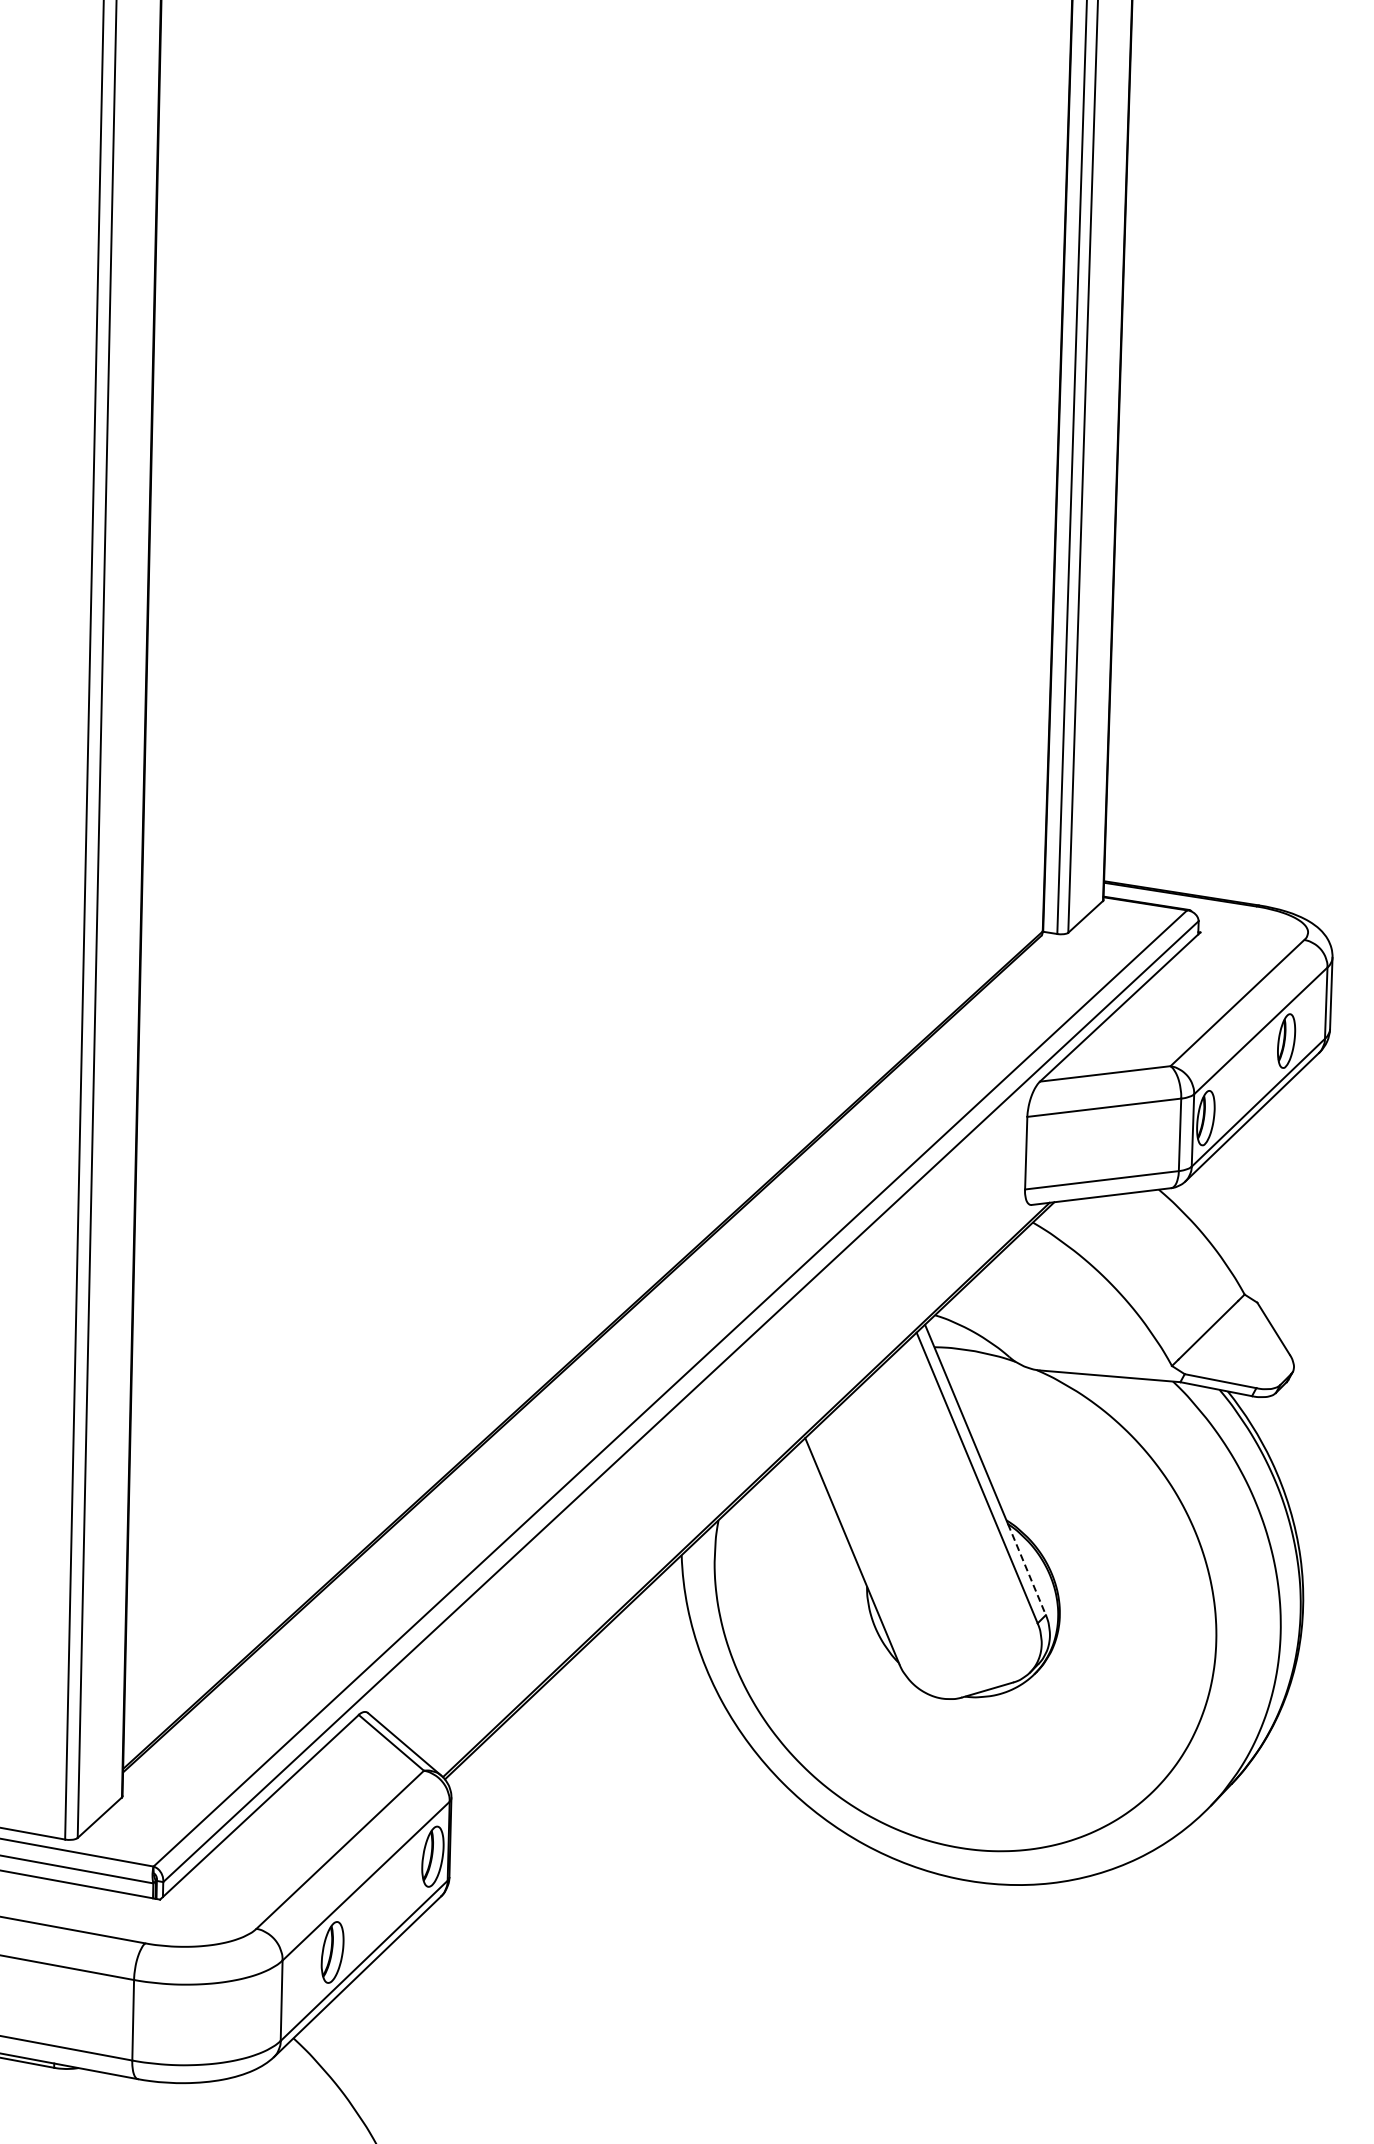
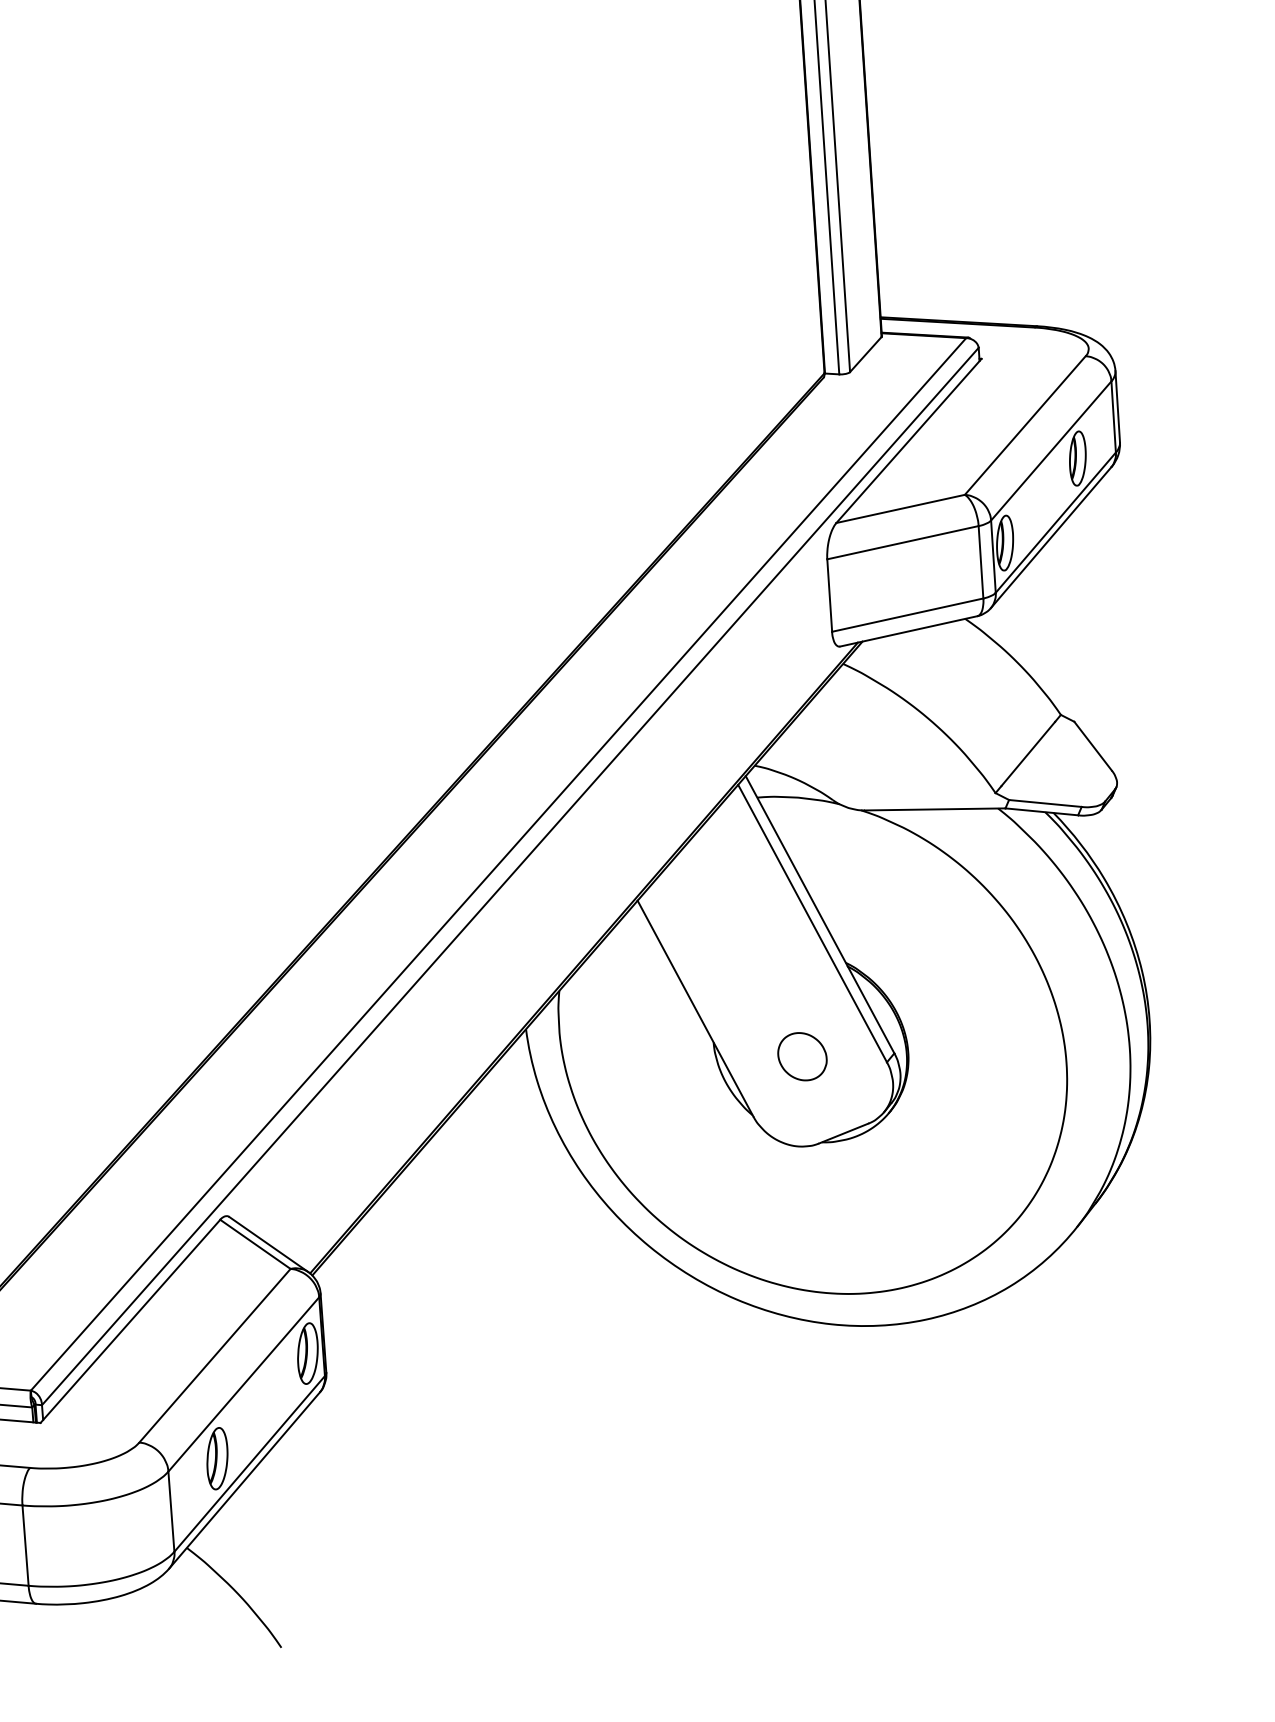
line: (1027, 1570) -> (871, 1010), dashed -> solid
part: (953, 1609) -> (801, 1056), added

